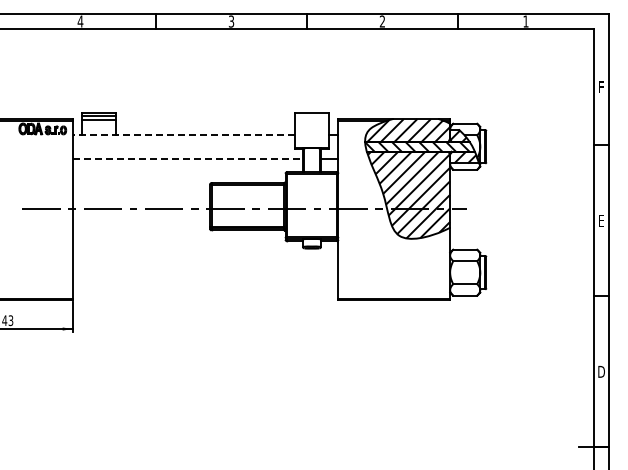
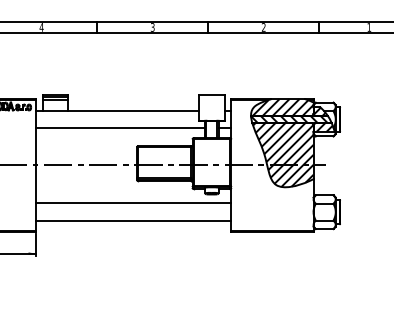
line: (183, 134) -> (117, 110), dashed -> solid
line: (188, 158) -> (121, 128), dashed -> solid
line: (205, 260) -> (133, 203), added
line: (205, 284) -> (133, 220), added

